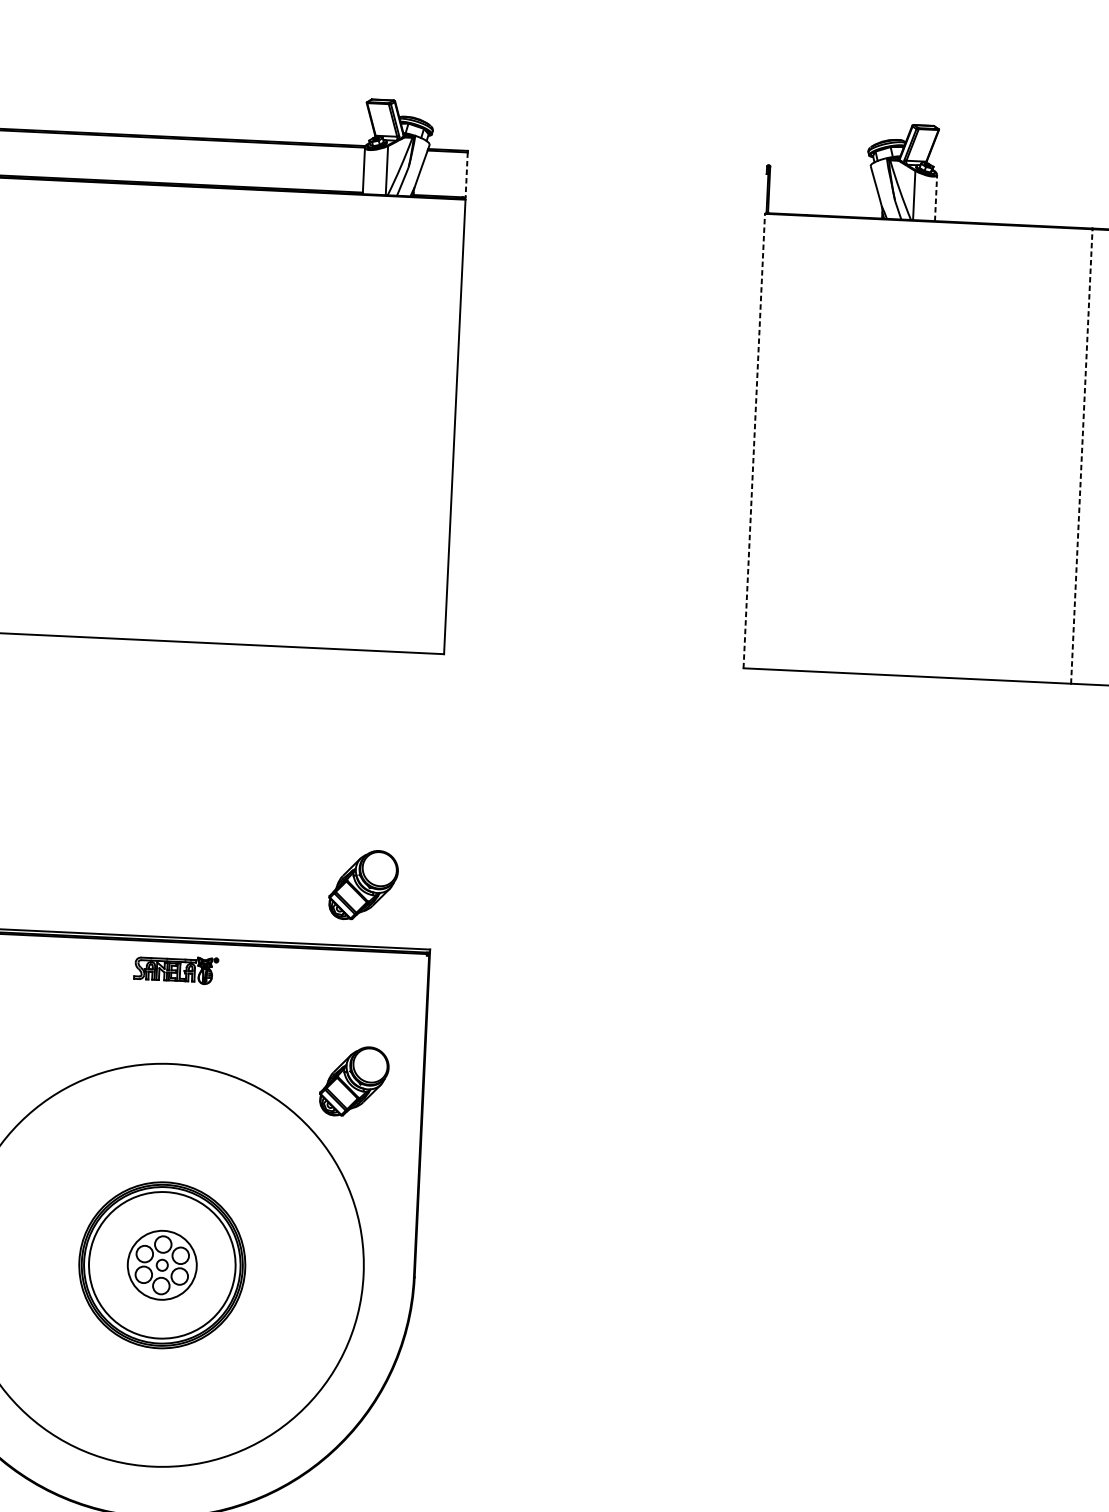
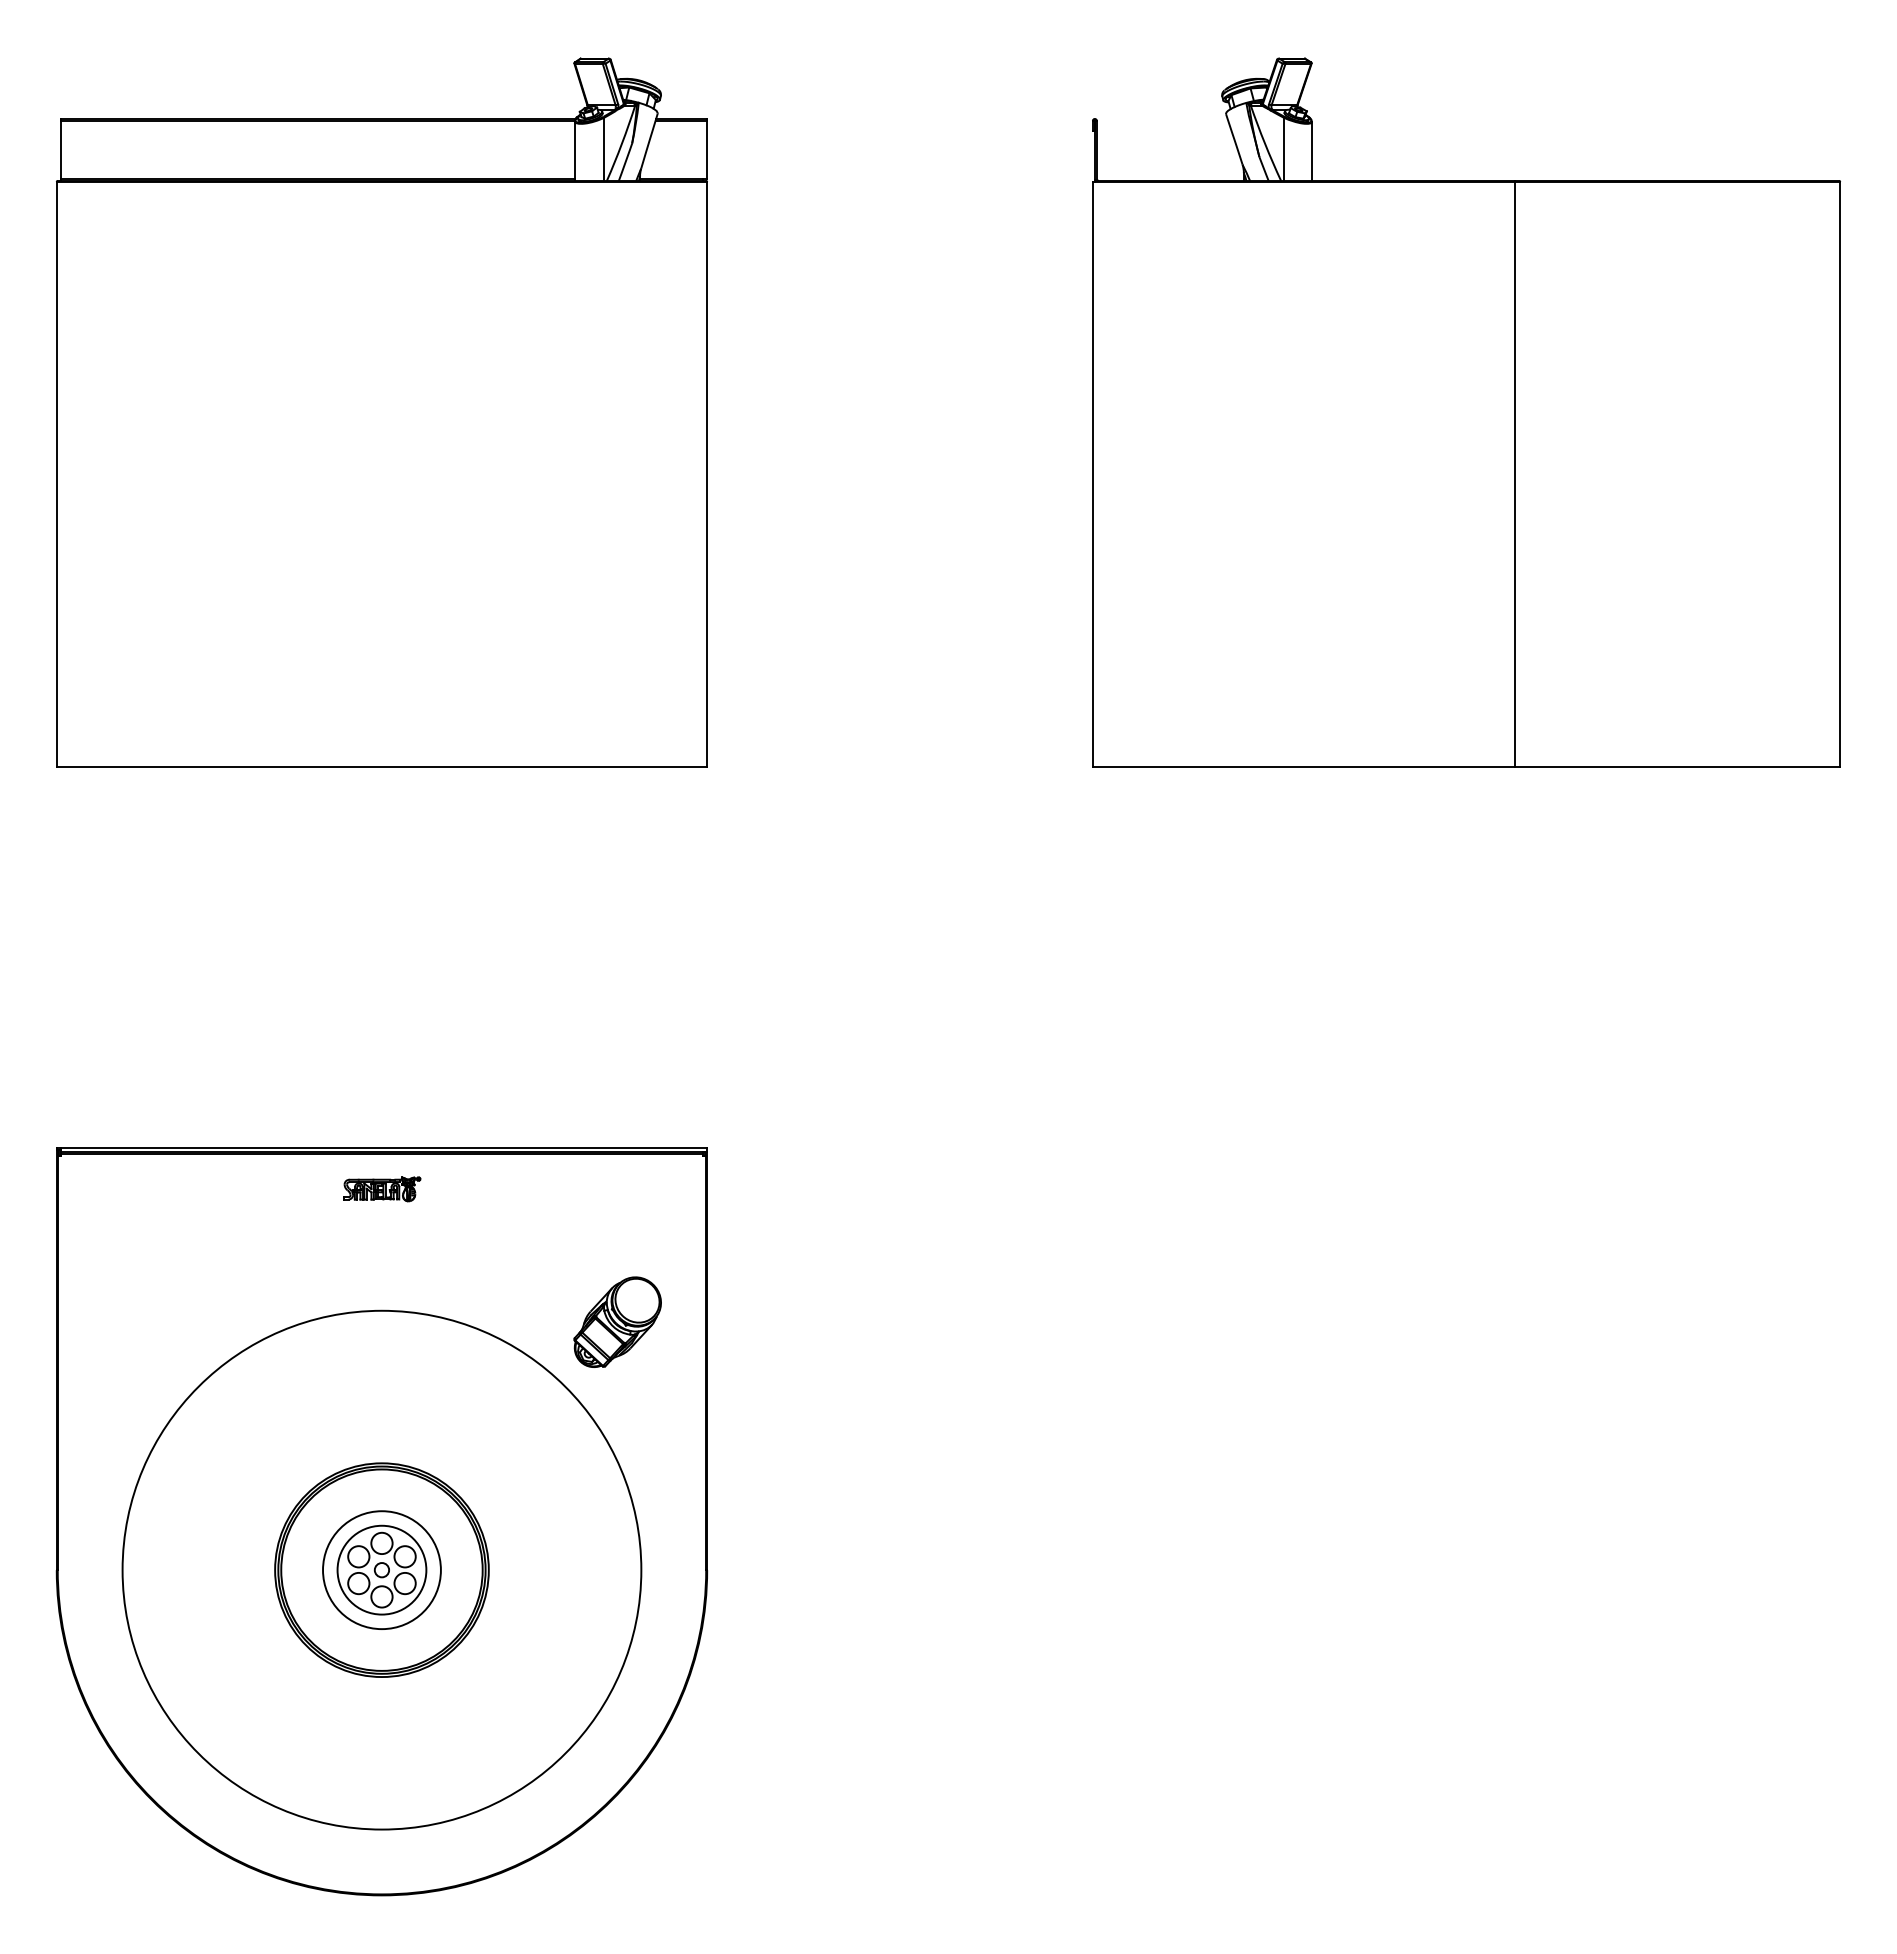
line: (466, 174) -> (707, 149), dashed -> solid
line: (935, 198) -> (1311, 151), dashed -> solid
line: (754, 440) -> (1093, 474), dashed -> solid
line: (1082, 456) -> (1515, 474), dashed -> solid
part: (363, 884) -> (617, 1068), removed
part: (176, 969) -> (382, 1189), size x0.71
circle: (161, 1265) -> (381, 1570), size x0.62

